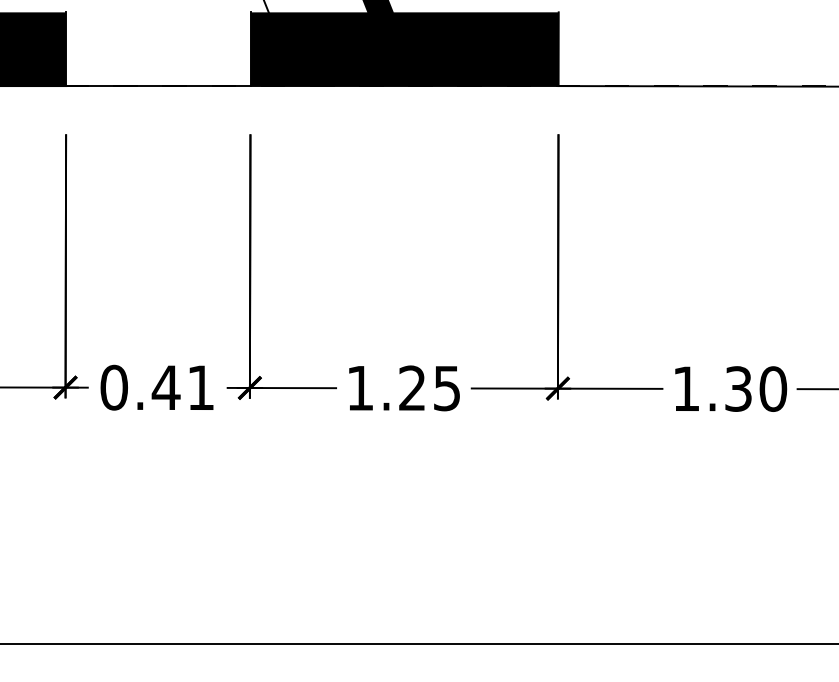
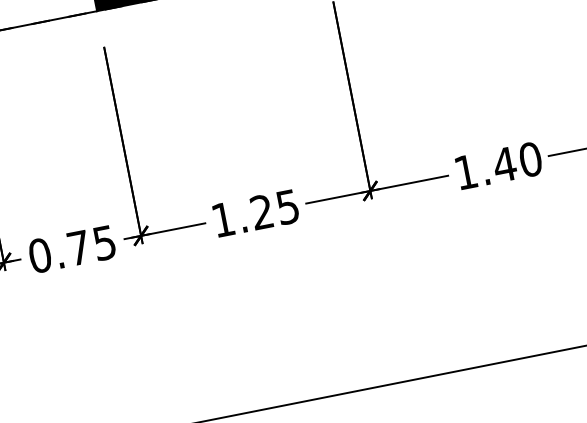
text: (182, 387) -> (90, 245), 0.41 -> 0.75
text: (738, 388) -> (504, 164), 1.30 -> 1.40

